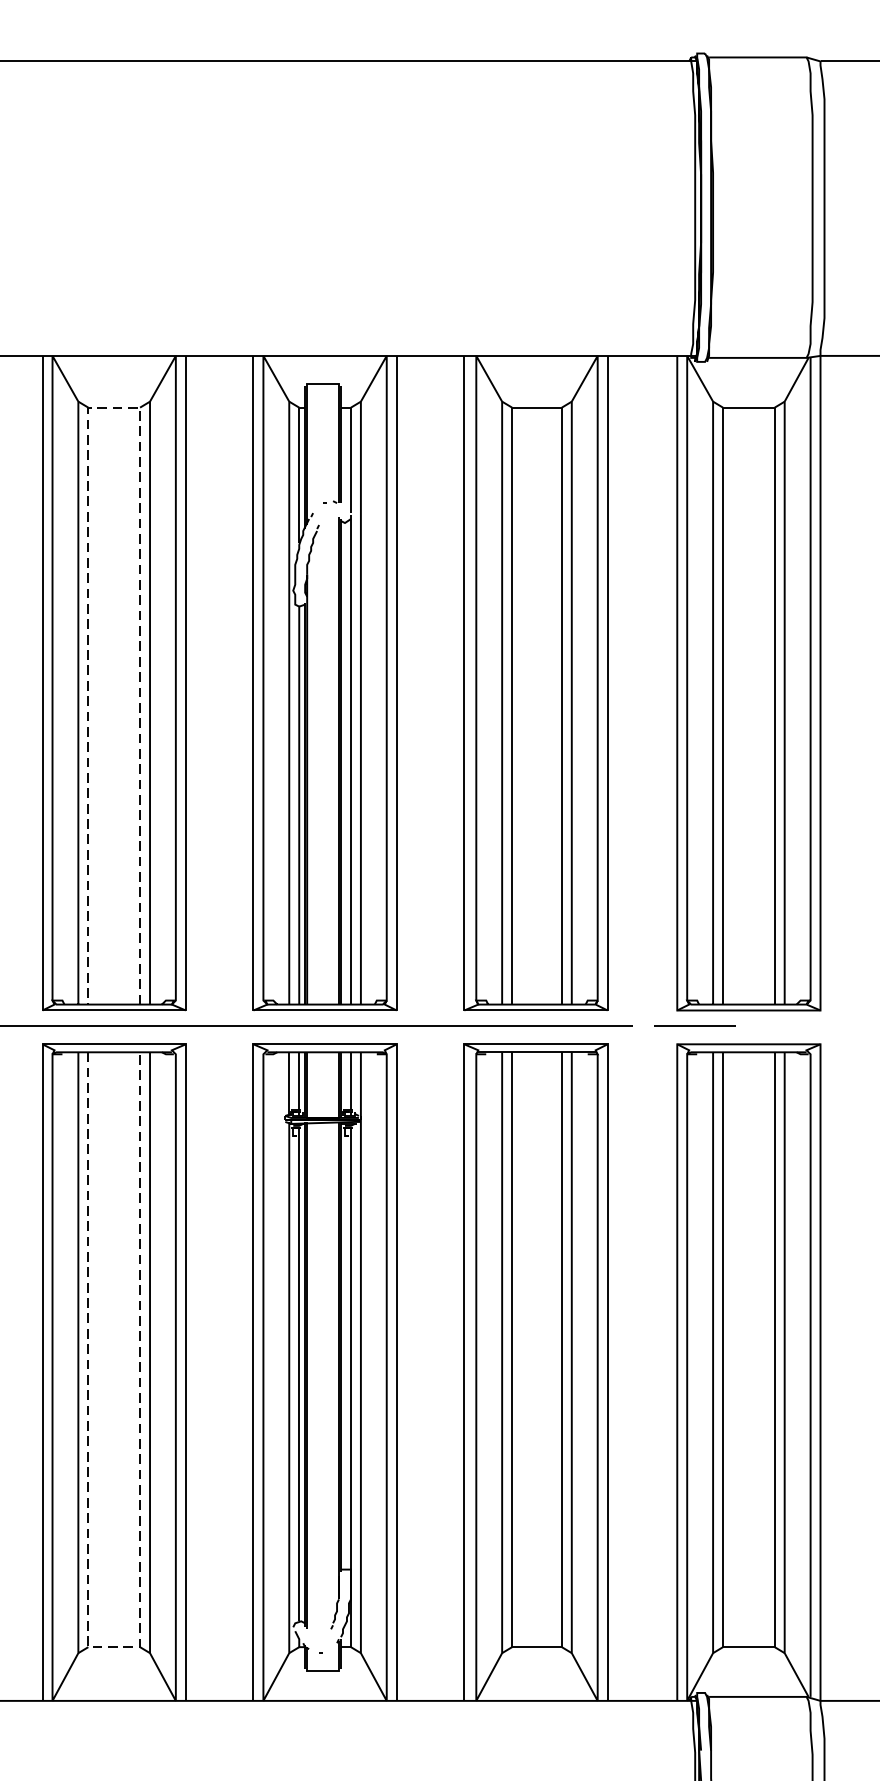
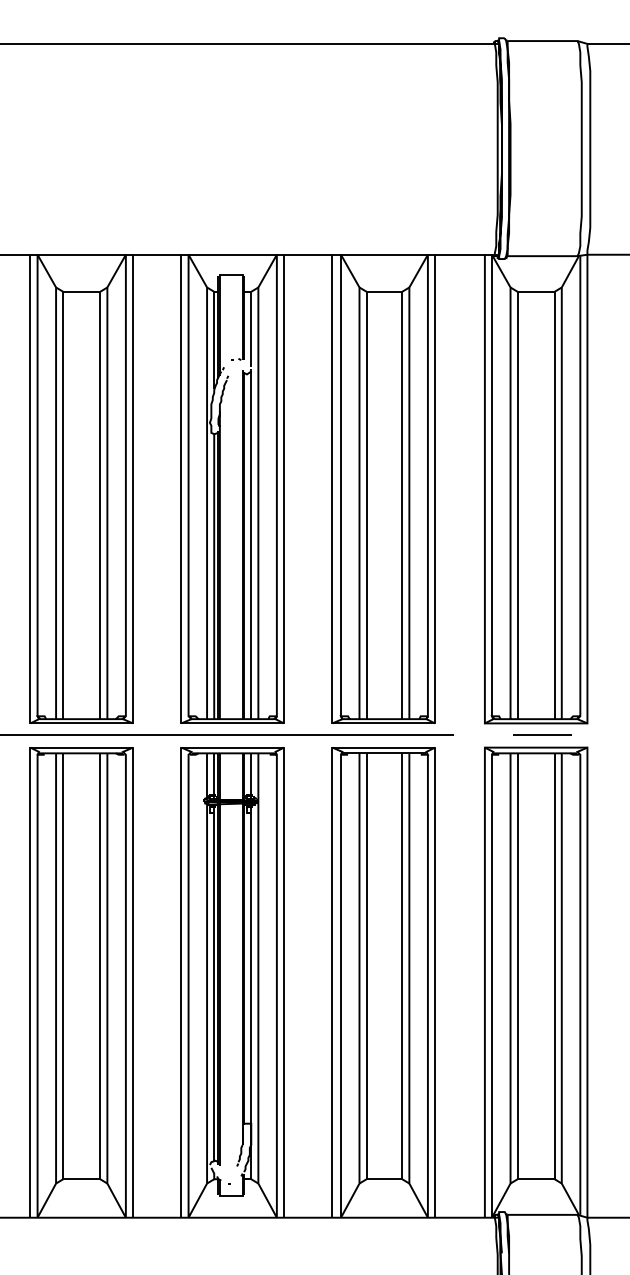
line: (113, 407) -> (81, 291), dashed -> solid
line: (694, 1025) -> (542, 734), moved
line: (113, 1647) -> (81, 1179), dashed -> solid

